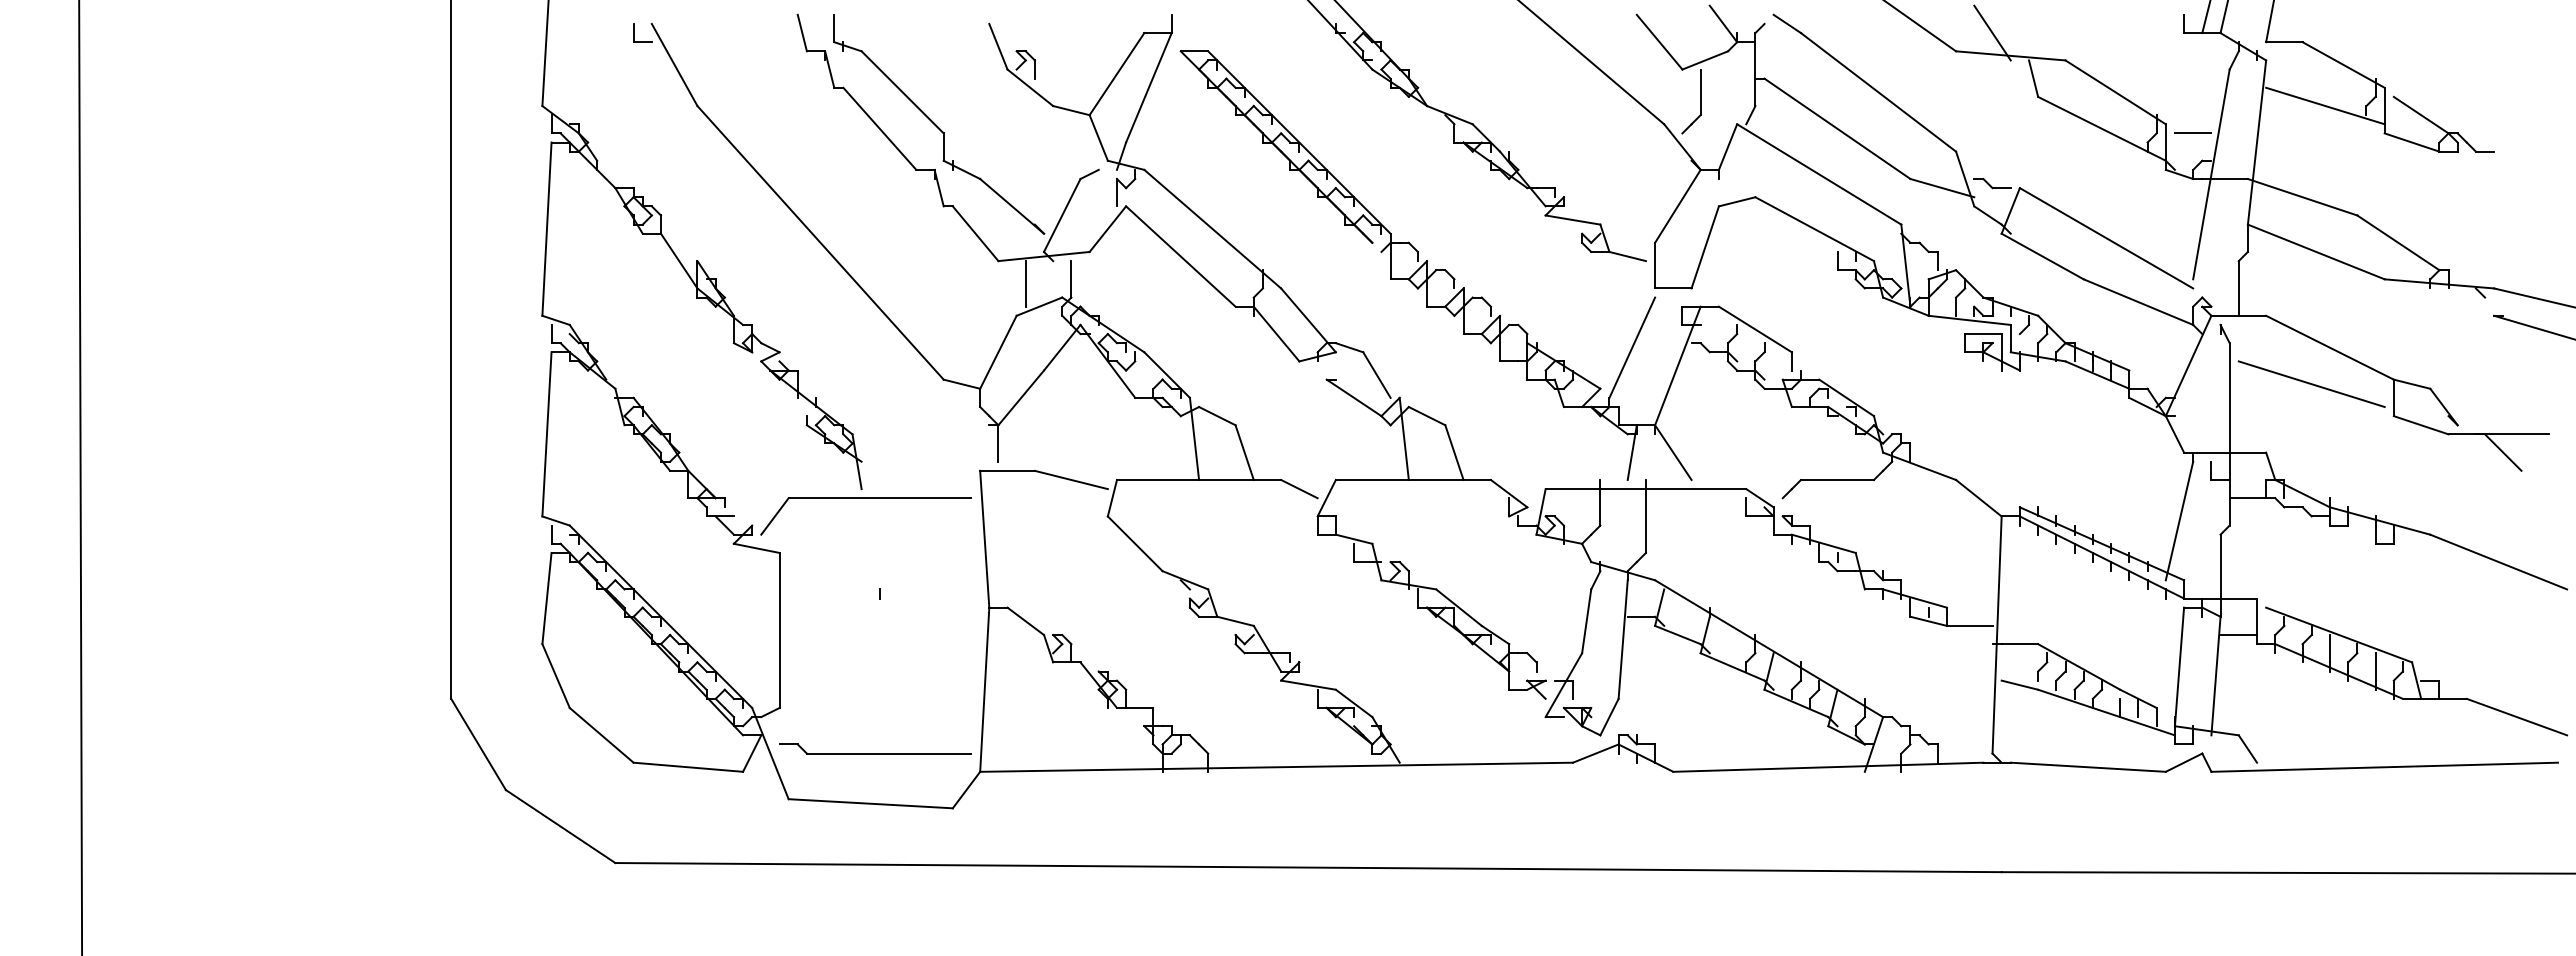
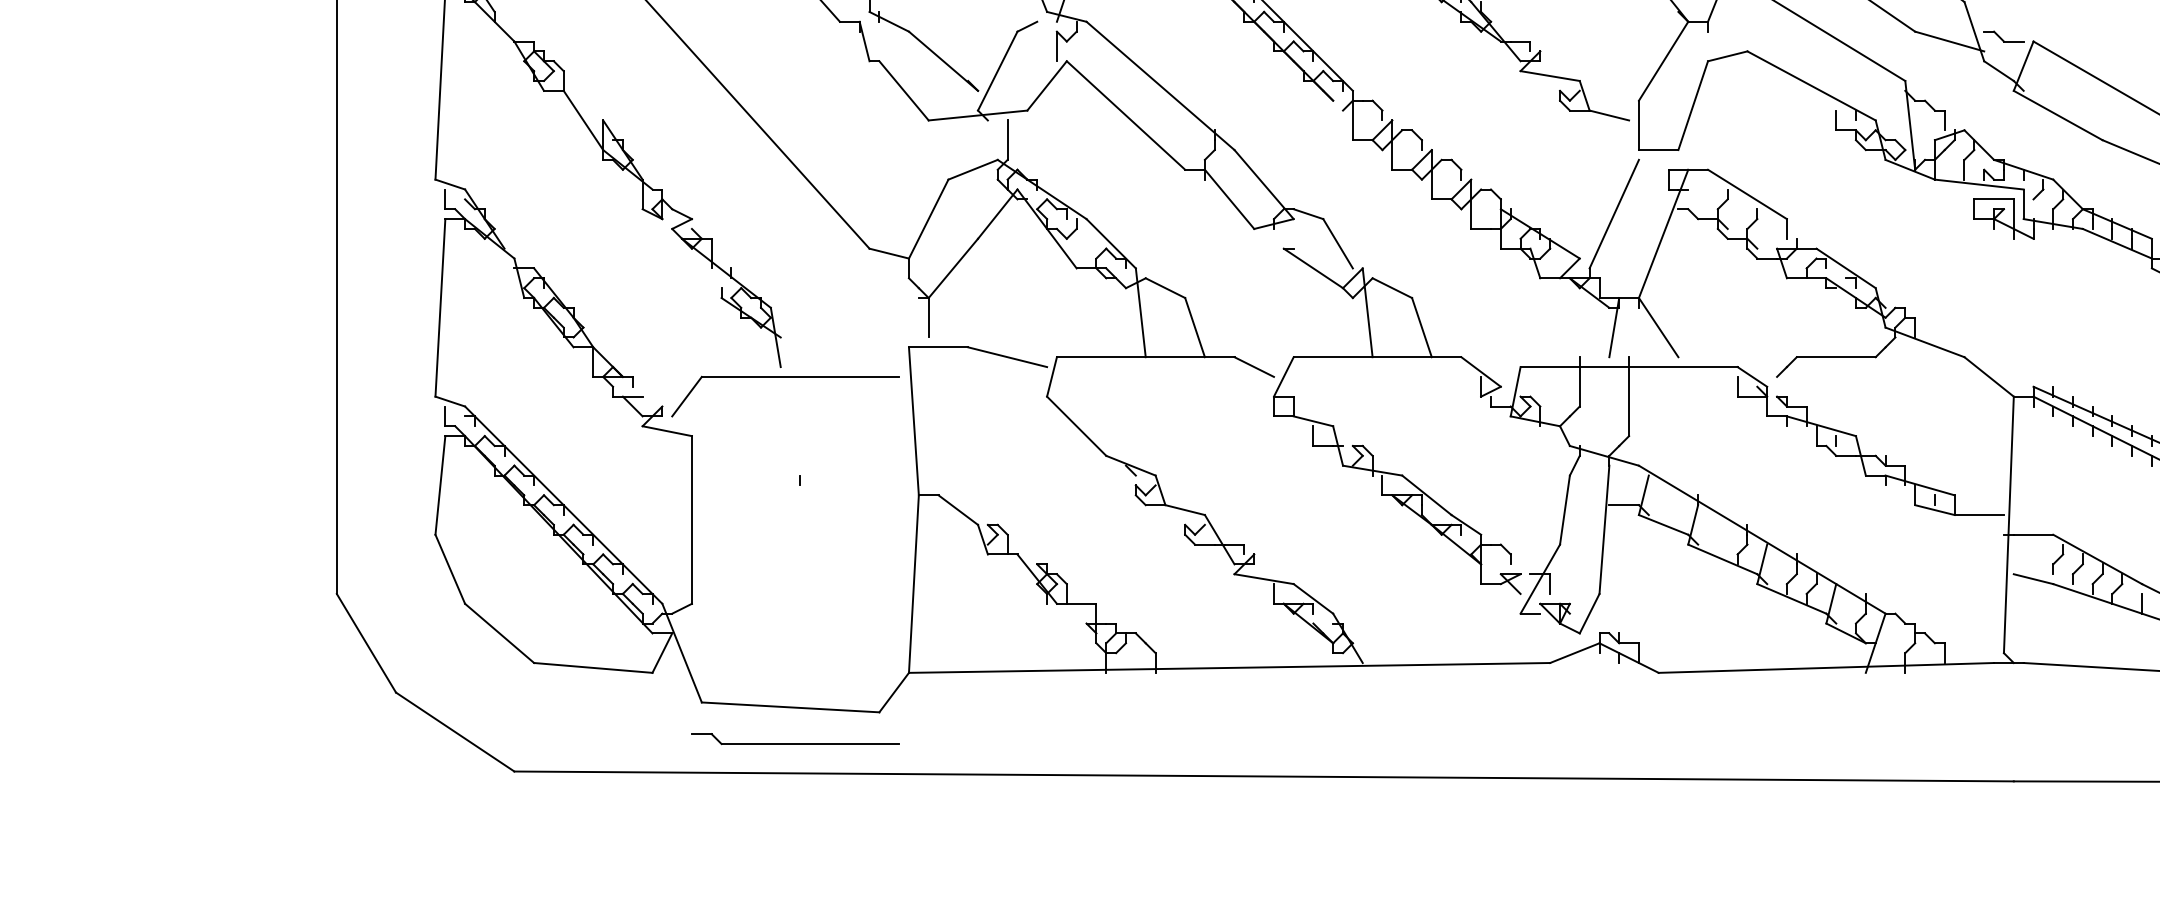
line: (1025, 283) -> (957, 144), removed
part: (875, 748) -> (795, 738), moved

